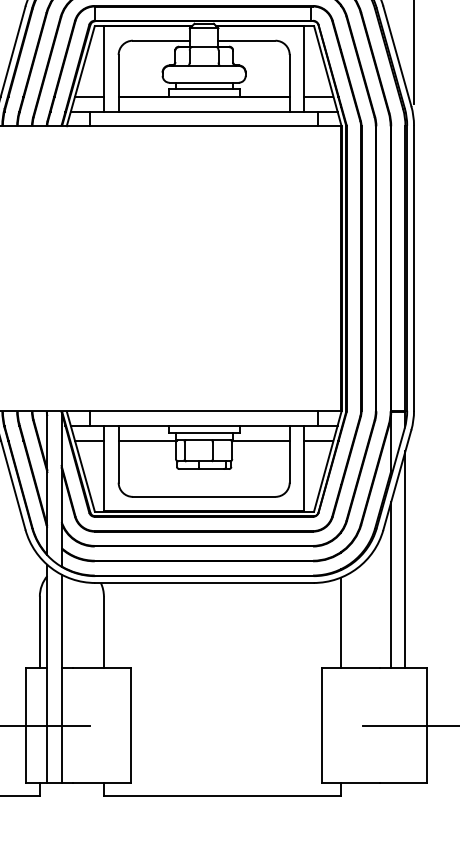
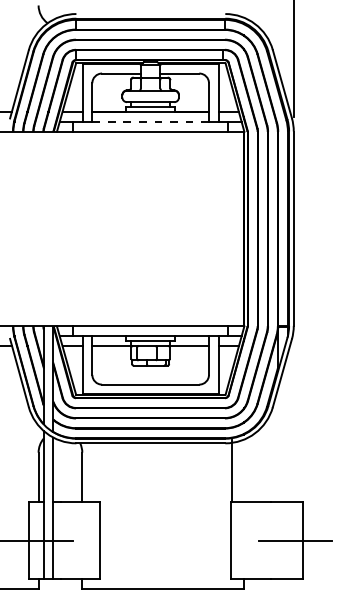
line: (205, 112) -> (151, 122), solid -> dashed
line: (404, 559) -> (287, 427), removed
line: (391, 584) -> (278, 444), removed
line: (341, 622) -> (232, 470), moved

